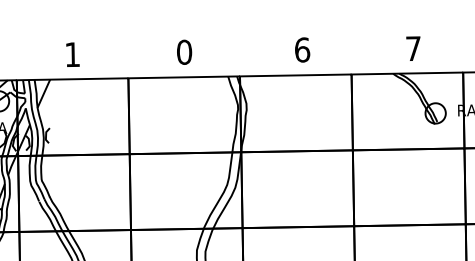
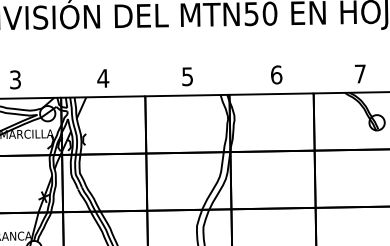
text: (184, 52) -> (187, 76), 0 -> 5
text: (72, 54) -> (103, 78), 1 -> 4

